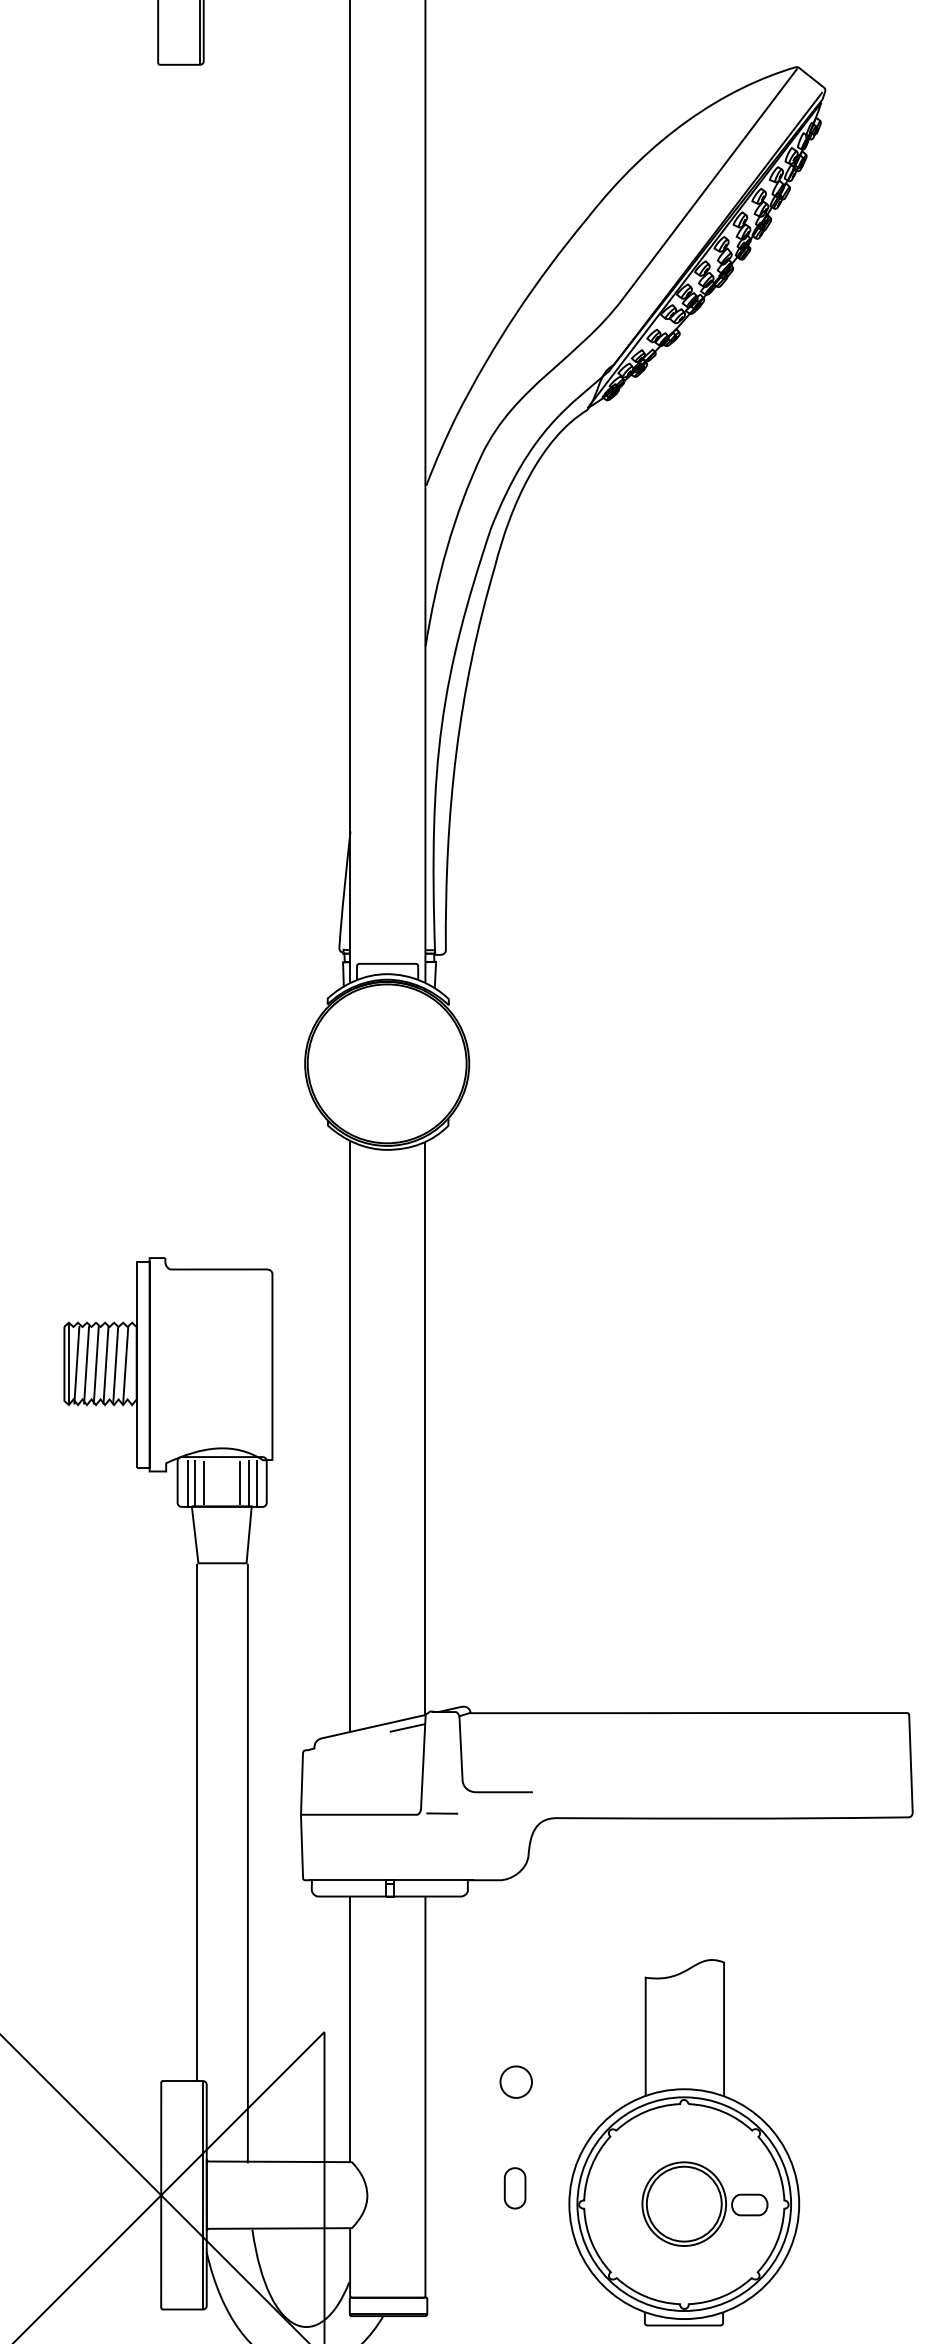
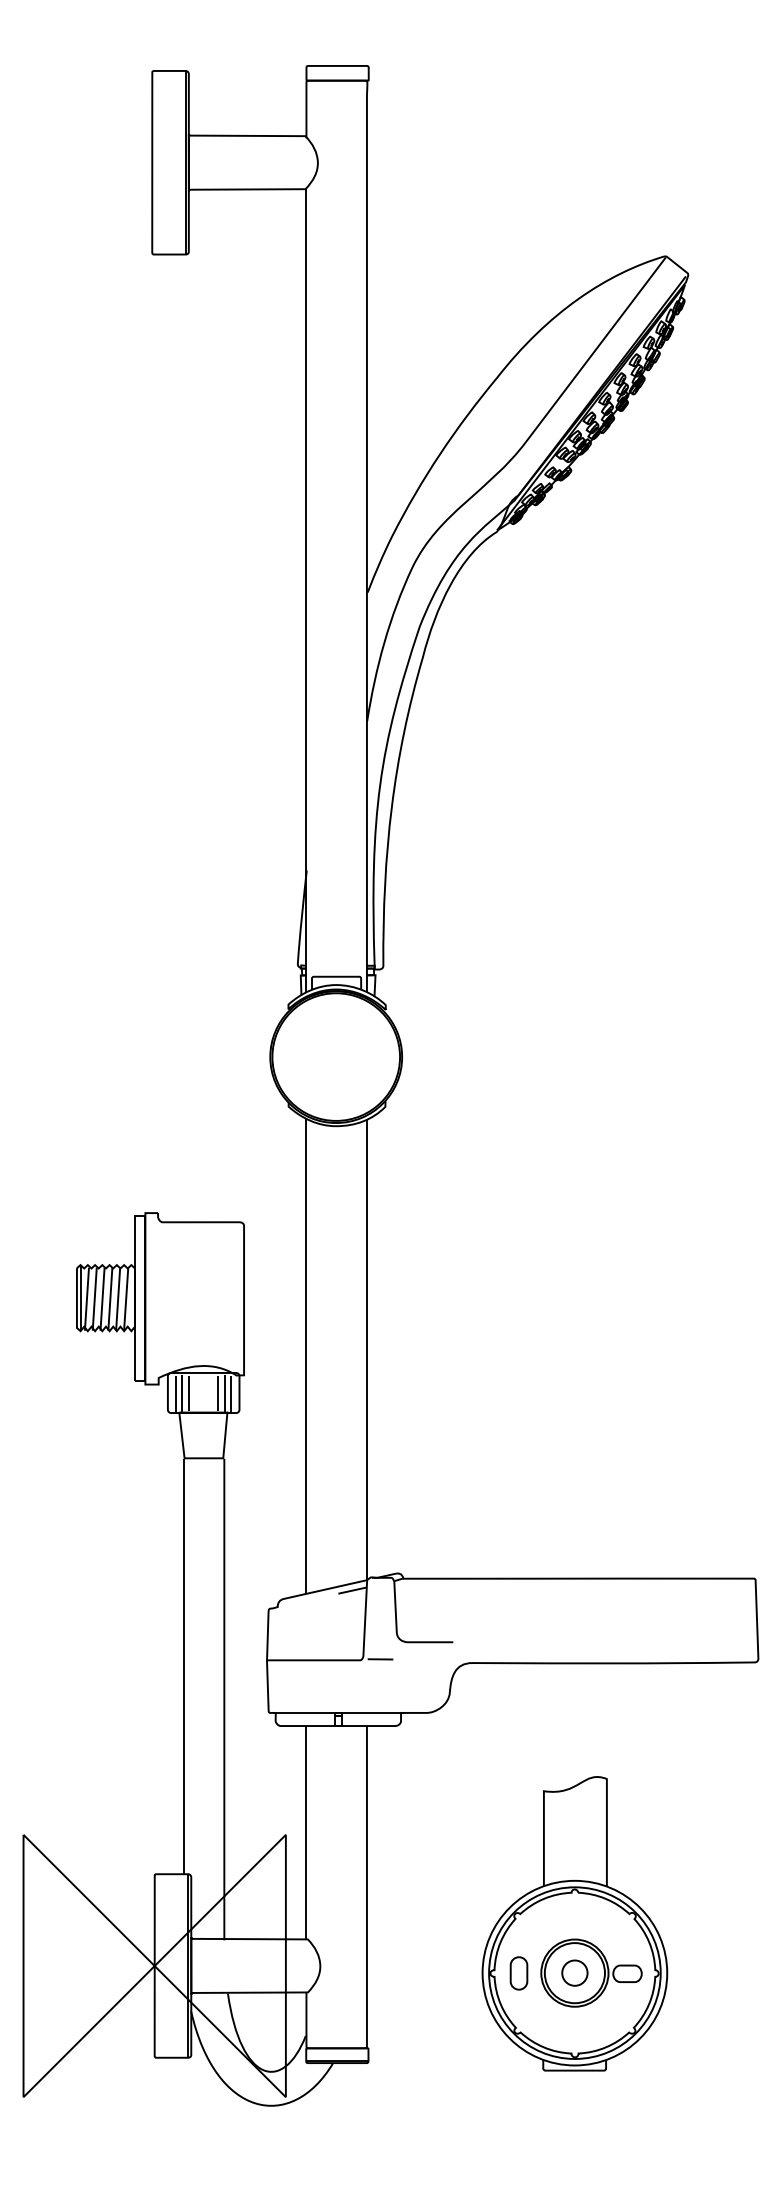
part: (515, 2081) -> (574, 1972), moved
part: (514, 2188) -> (518, 1973), moved

